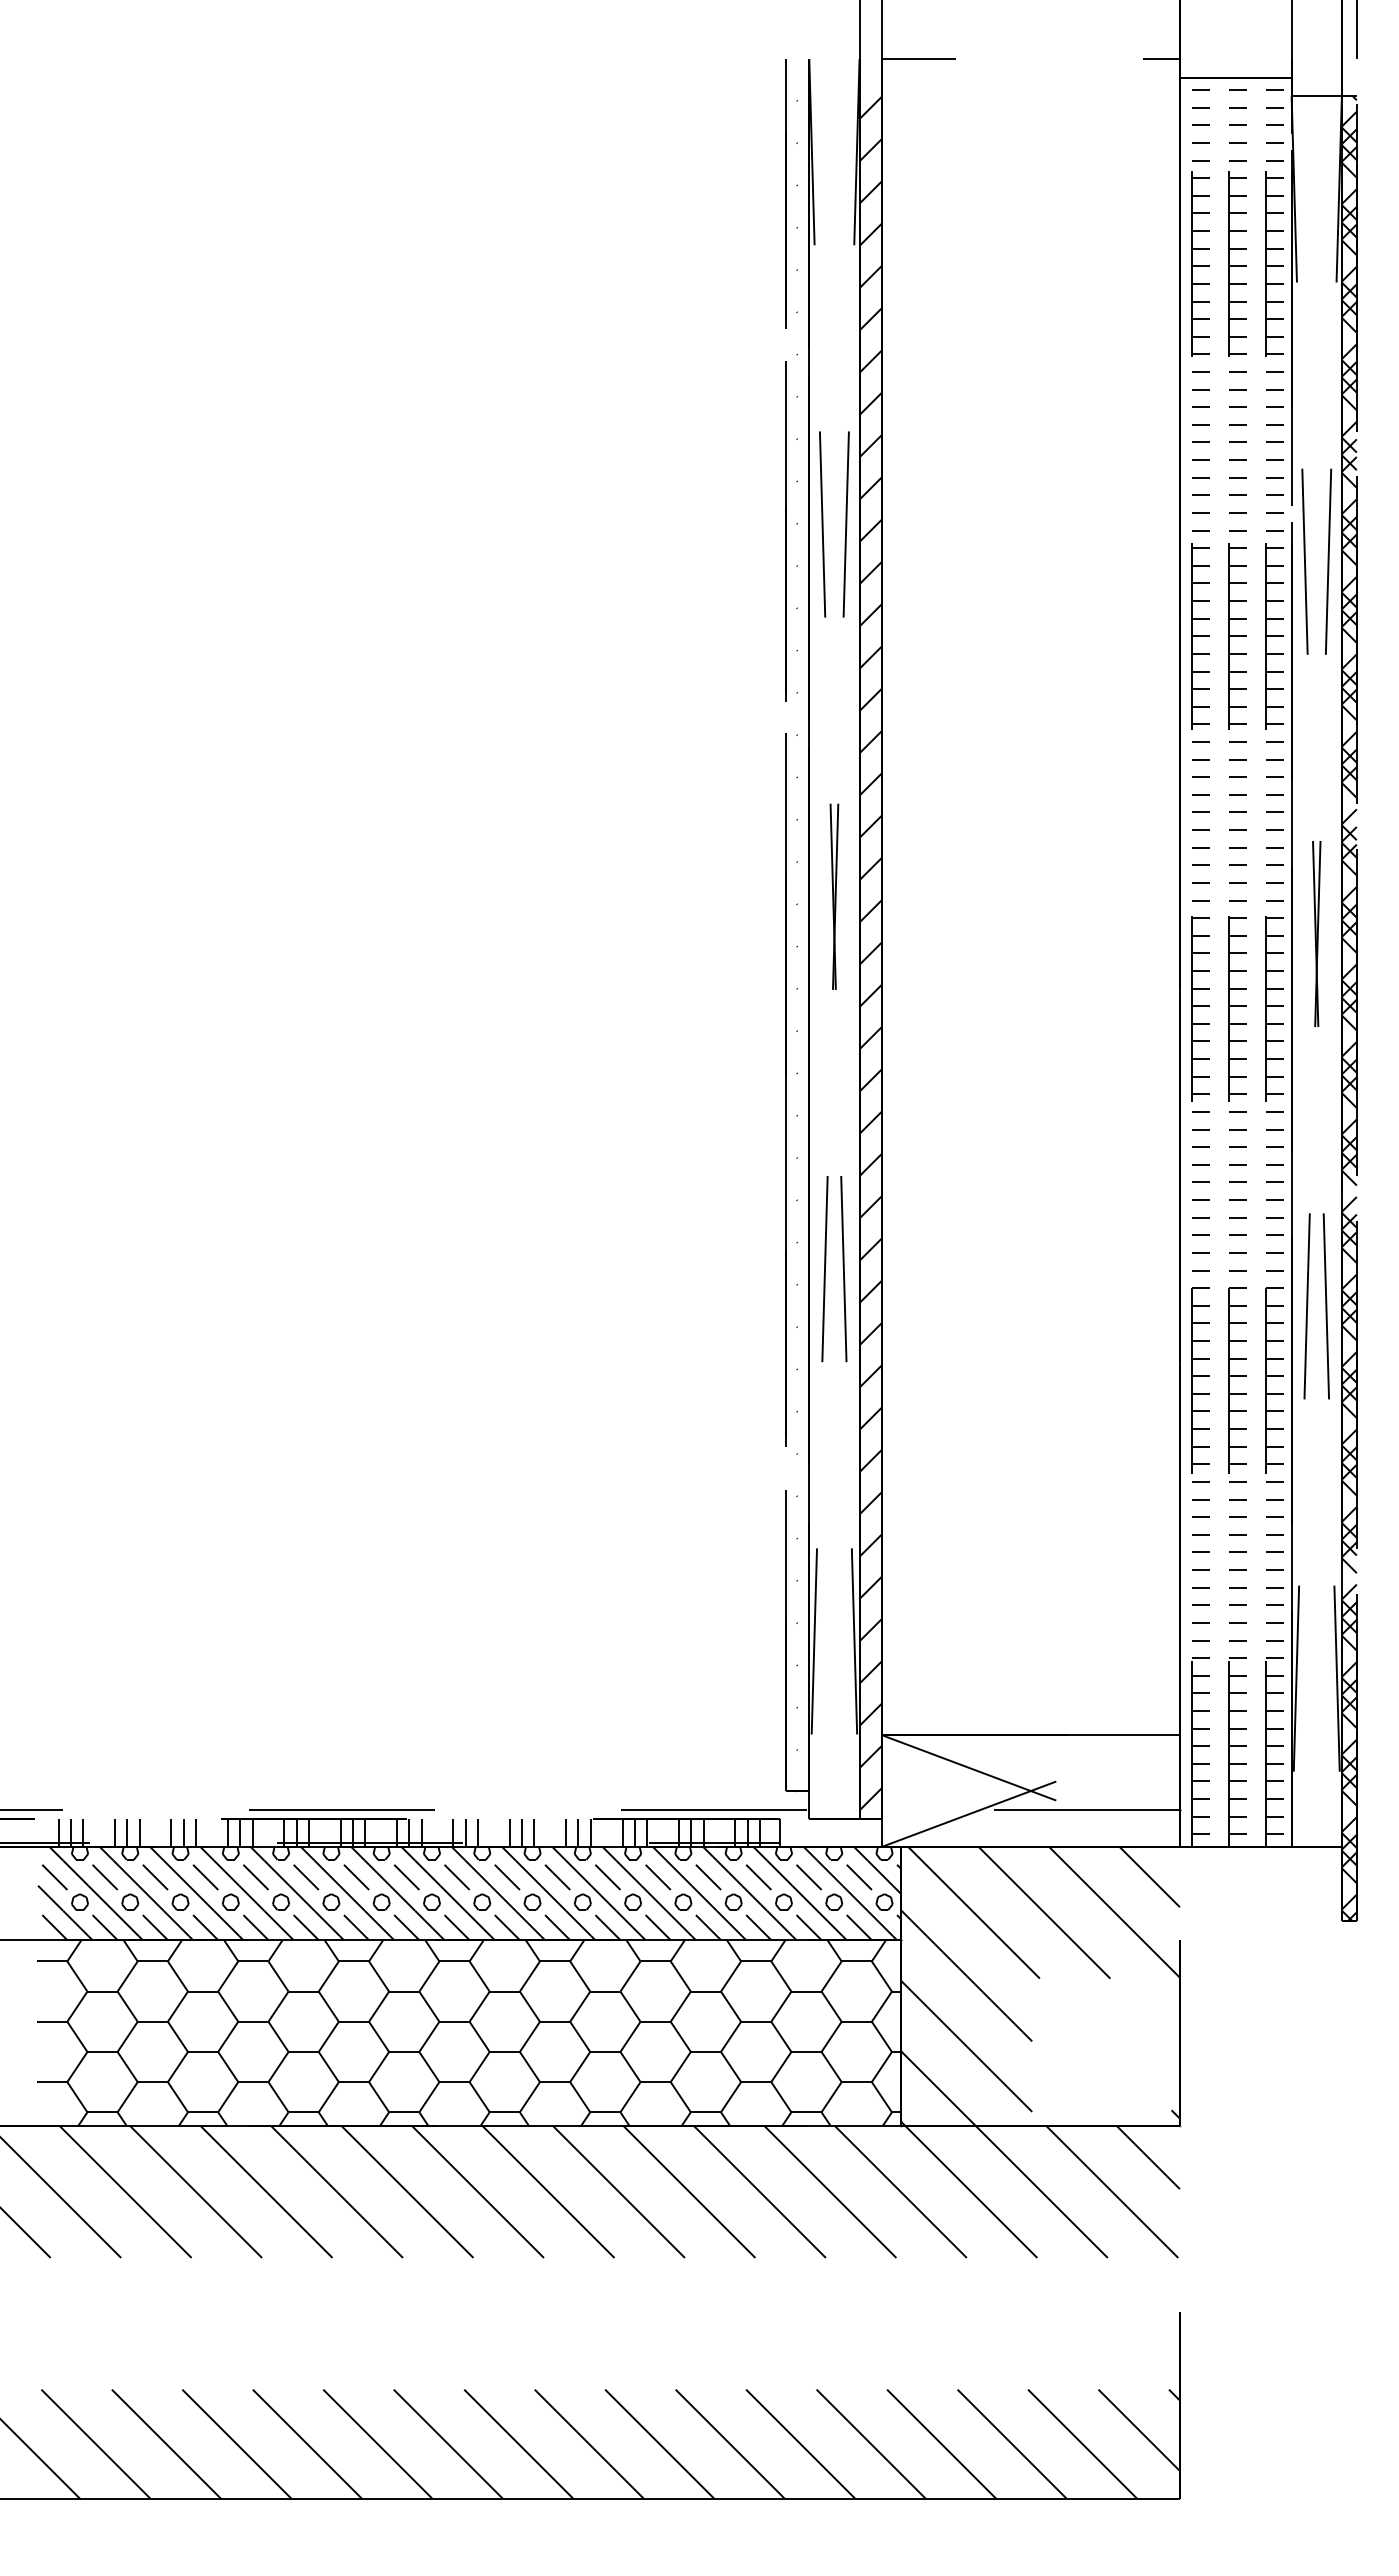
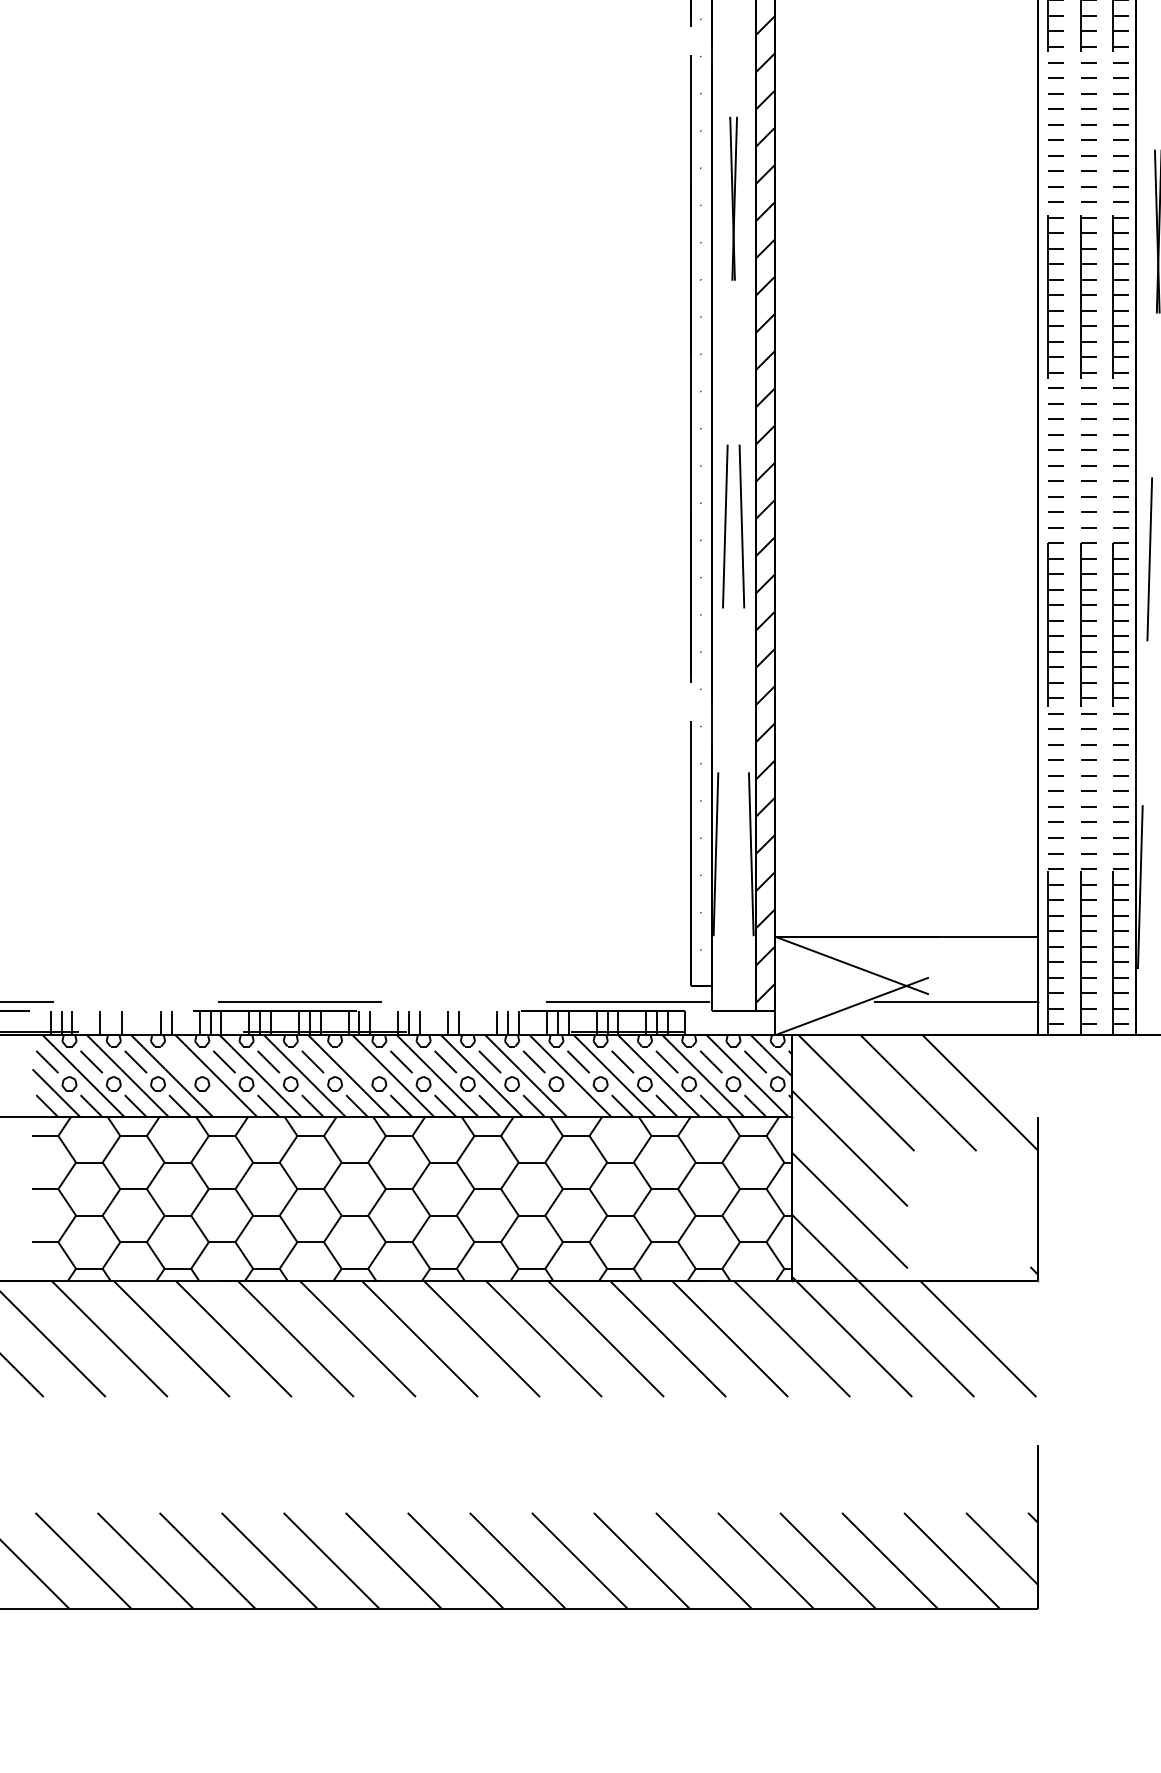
line: (127, 1832) -> (111, 1022), removed
line: (171, 1832) -> (150, 1022), removed
line: (534, 1832) -> (469, 1022), removed
line: (205, 1876) -> (179, 1061), removed
line: (406, 1876) -> (356, 1061), removed
line: (1149, 1876) -> (1010, 1061), removed
line: (255, 1927) -> (224, 1106), removed
line: (657, 1927) -> (577, 1106), removed
line: (1148, 2157) -> (1010, 1308), removed

